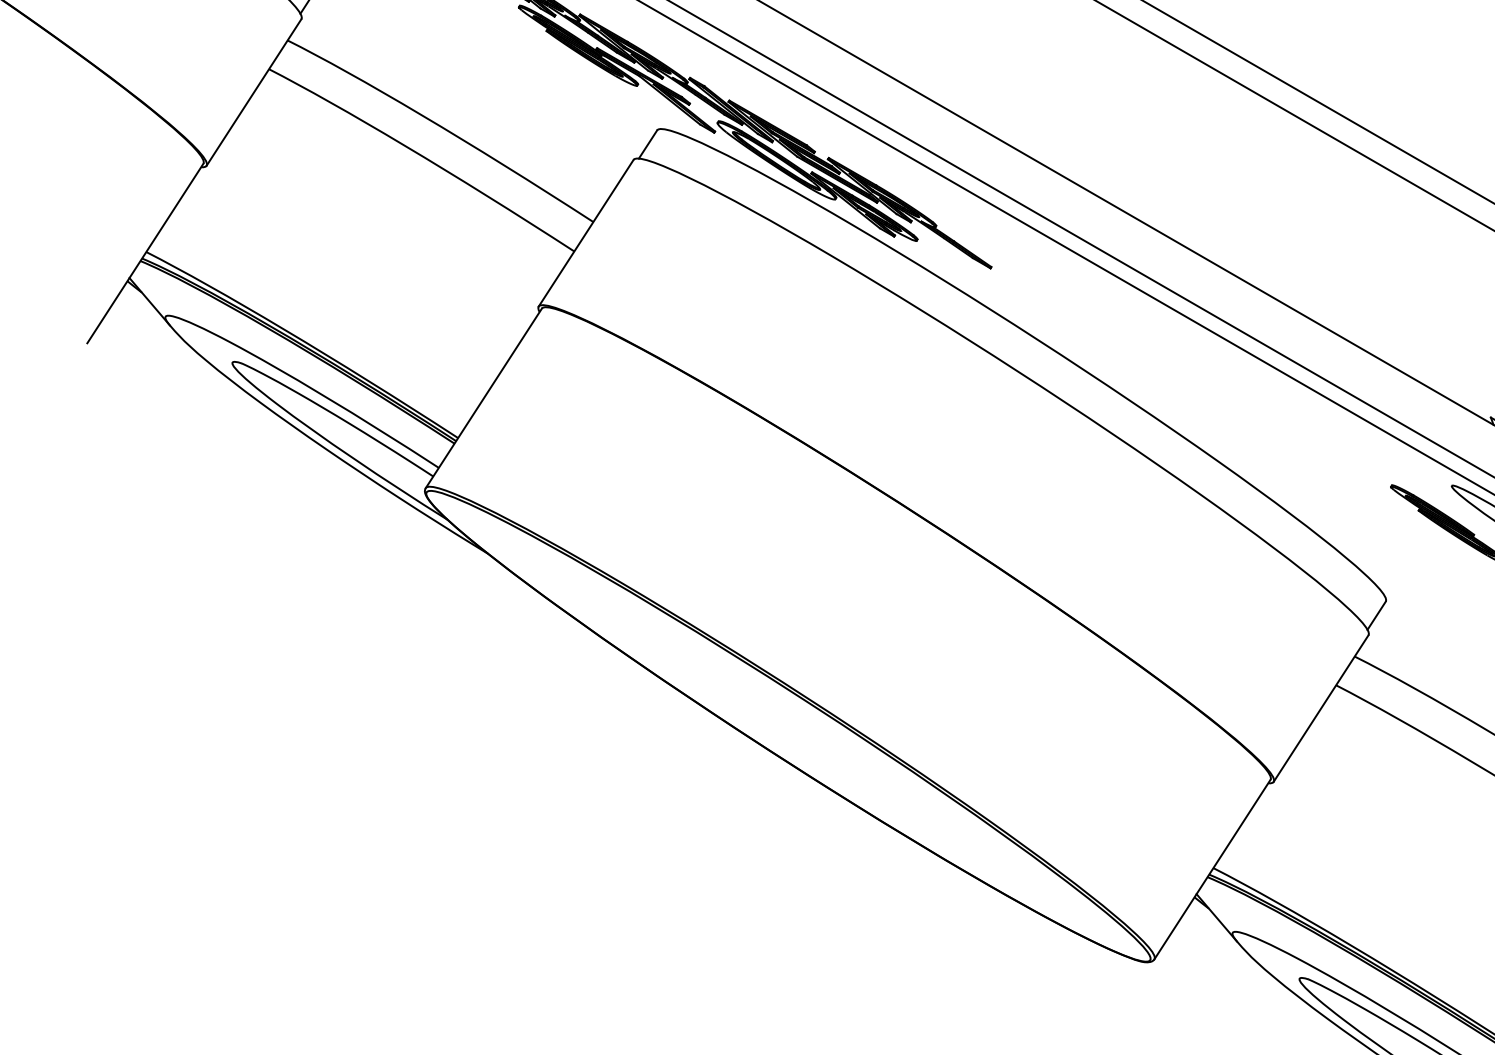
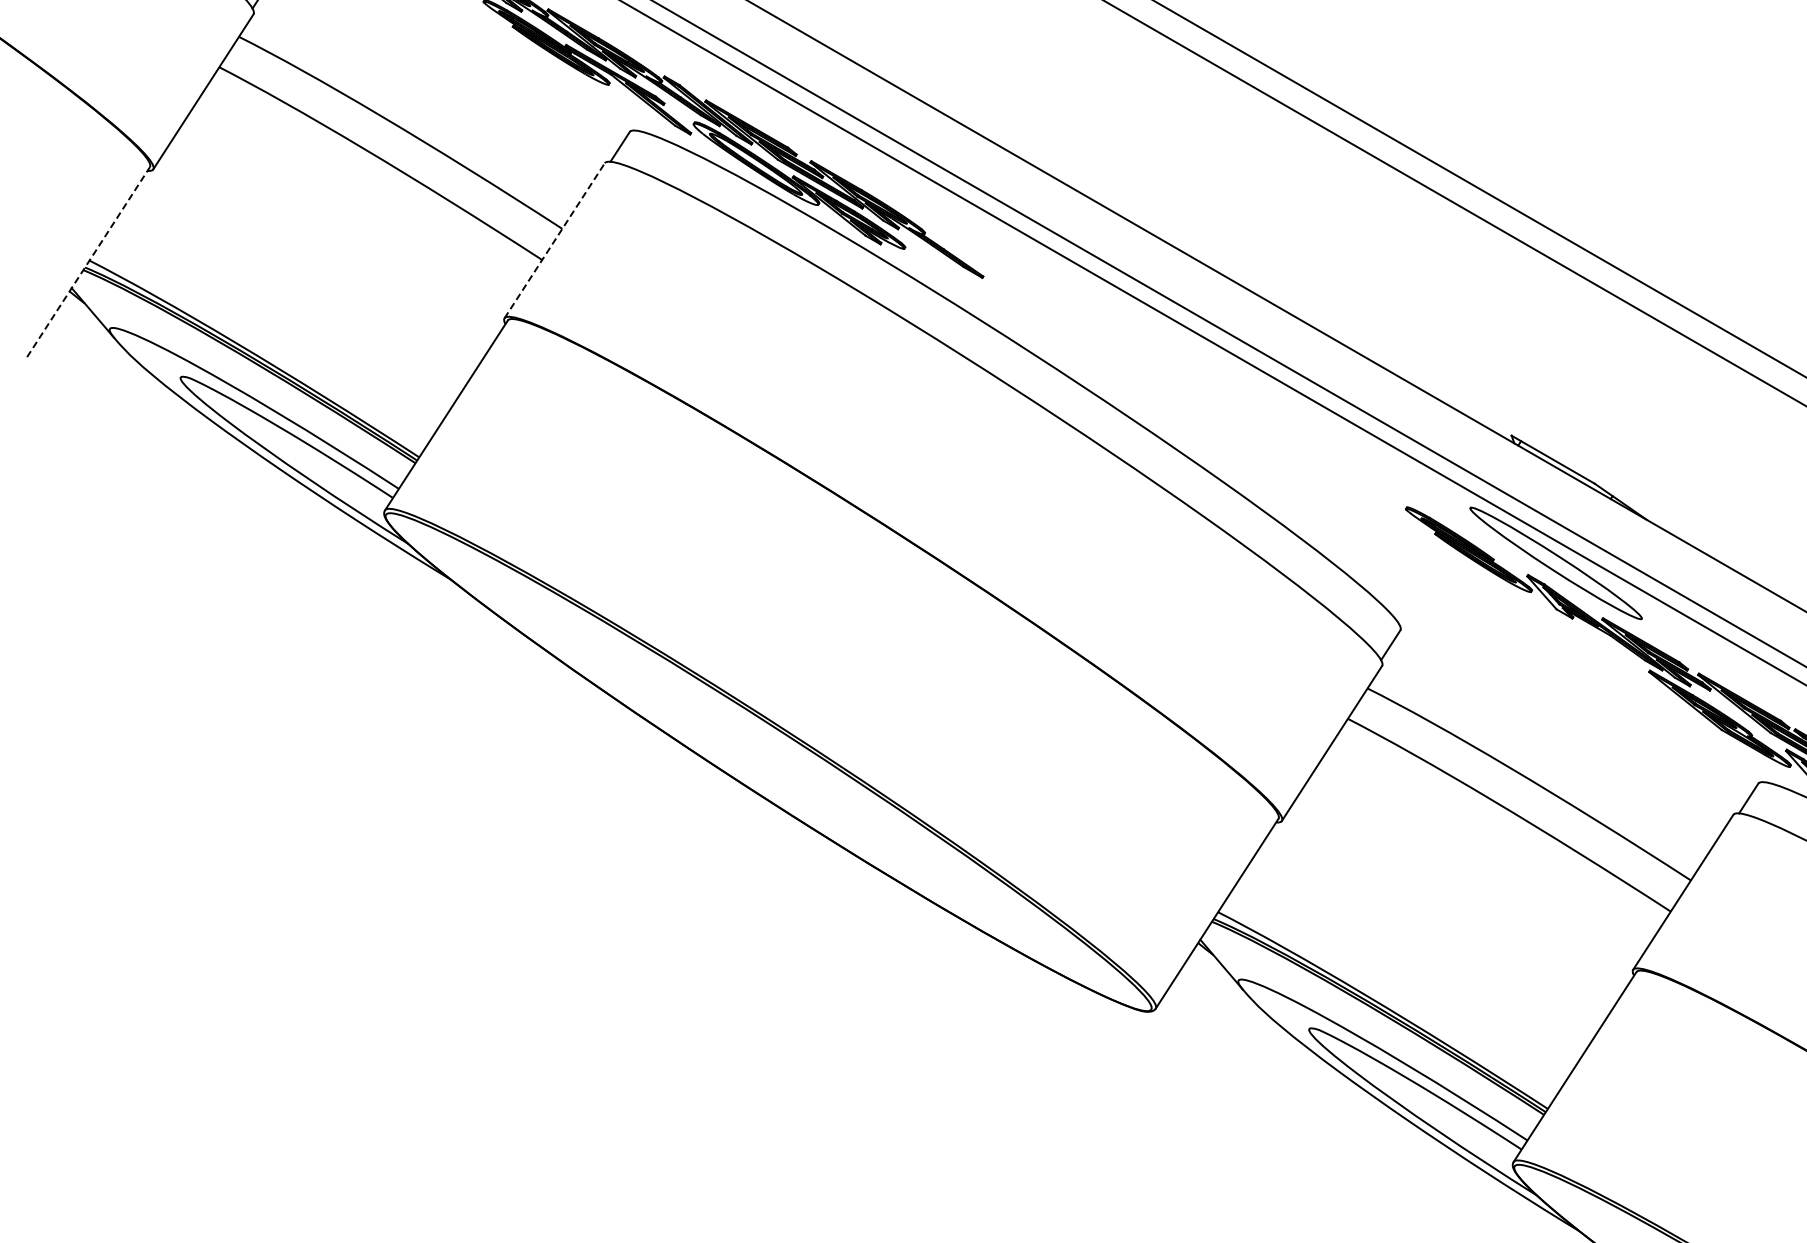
line: (585, 233) -> (554, 240), solid -> dashed
line: (145, 252) -> (88, 261), solid -> dashed

